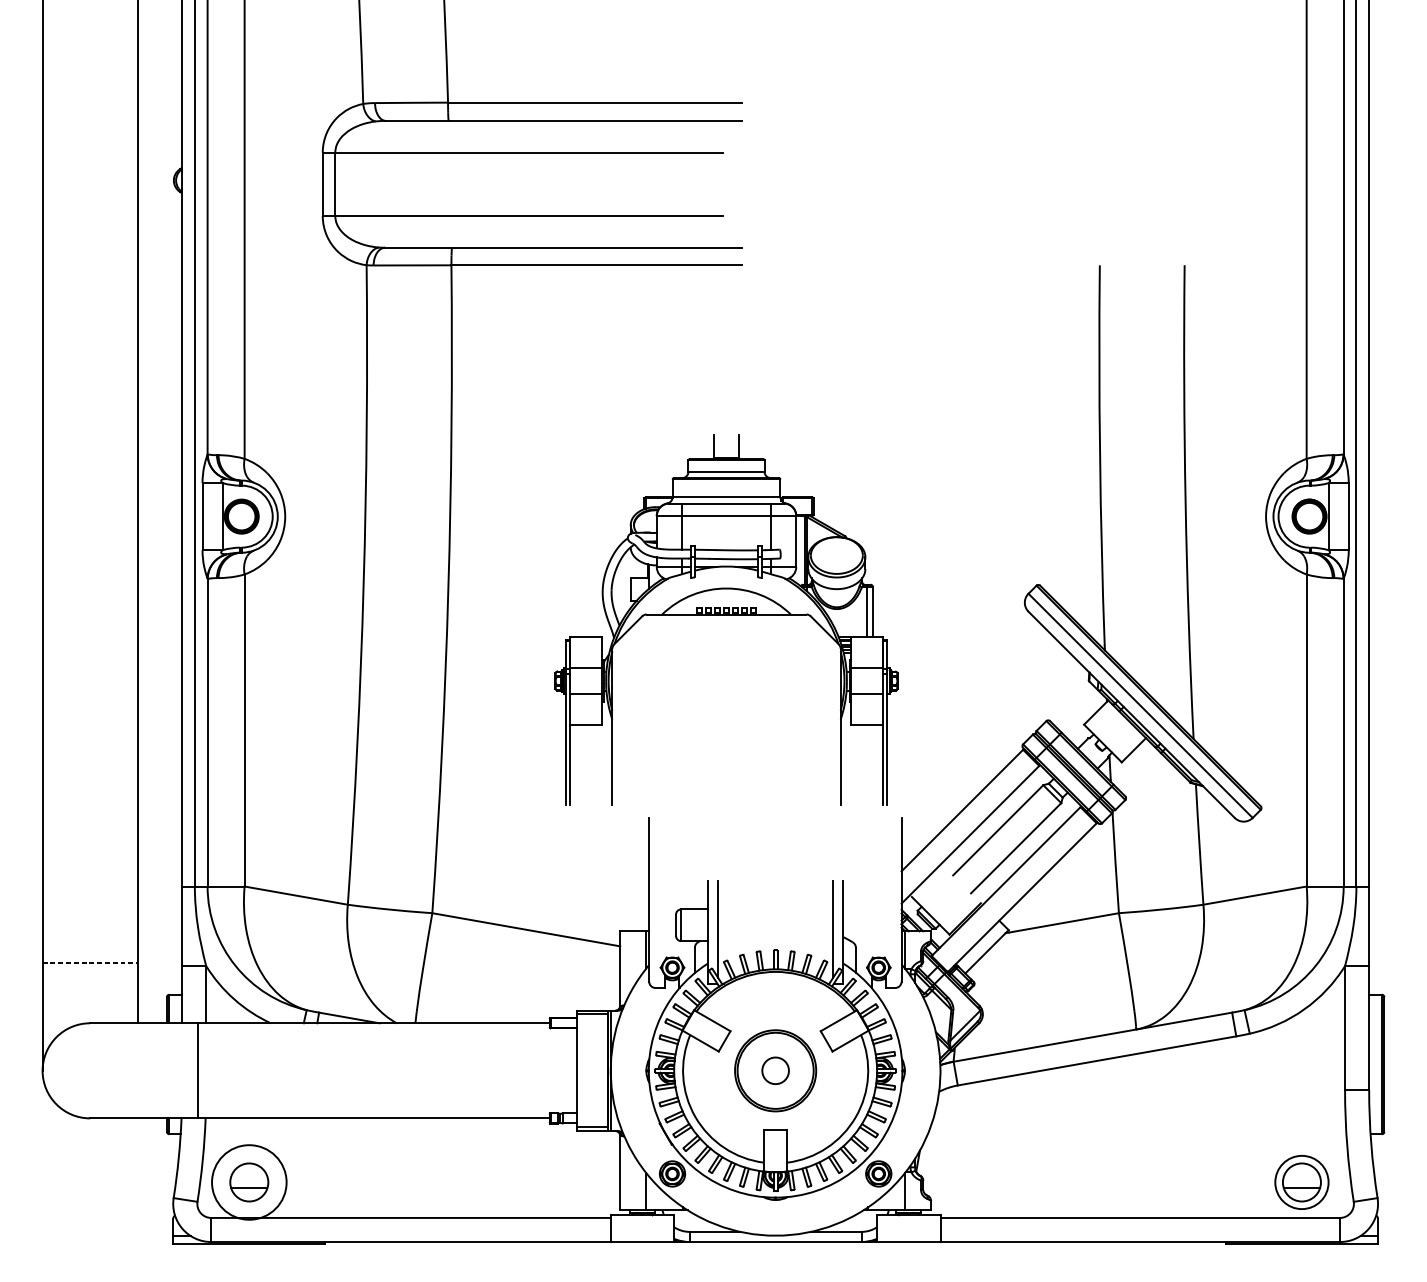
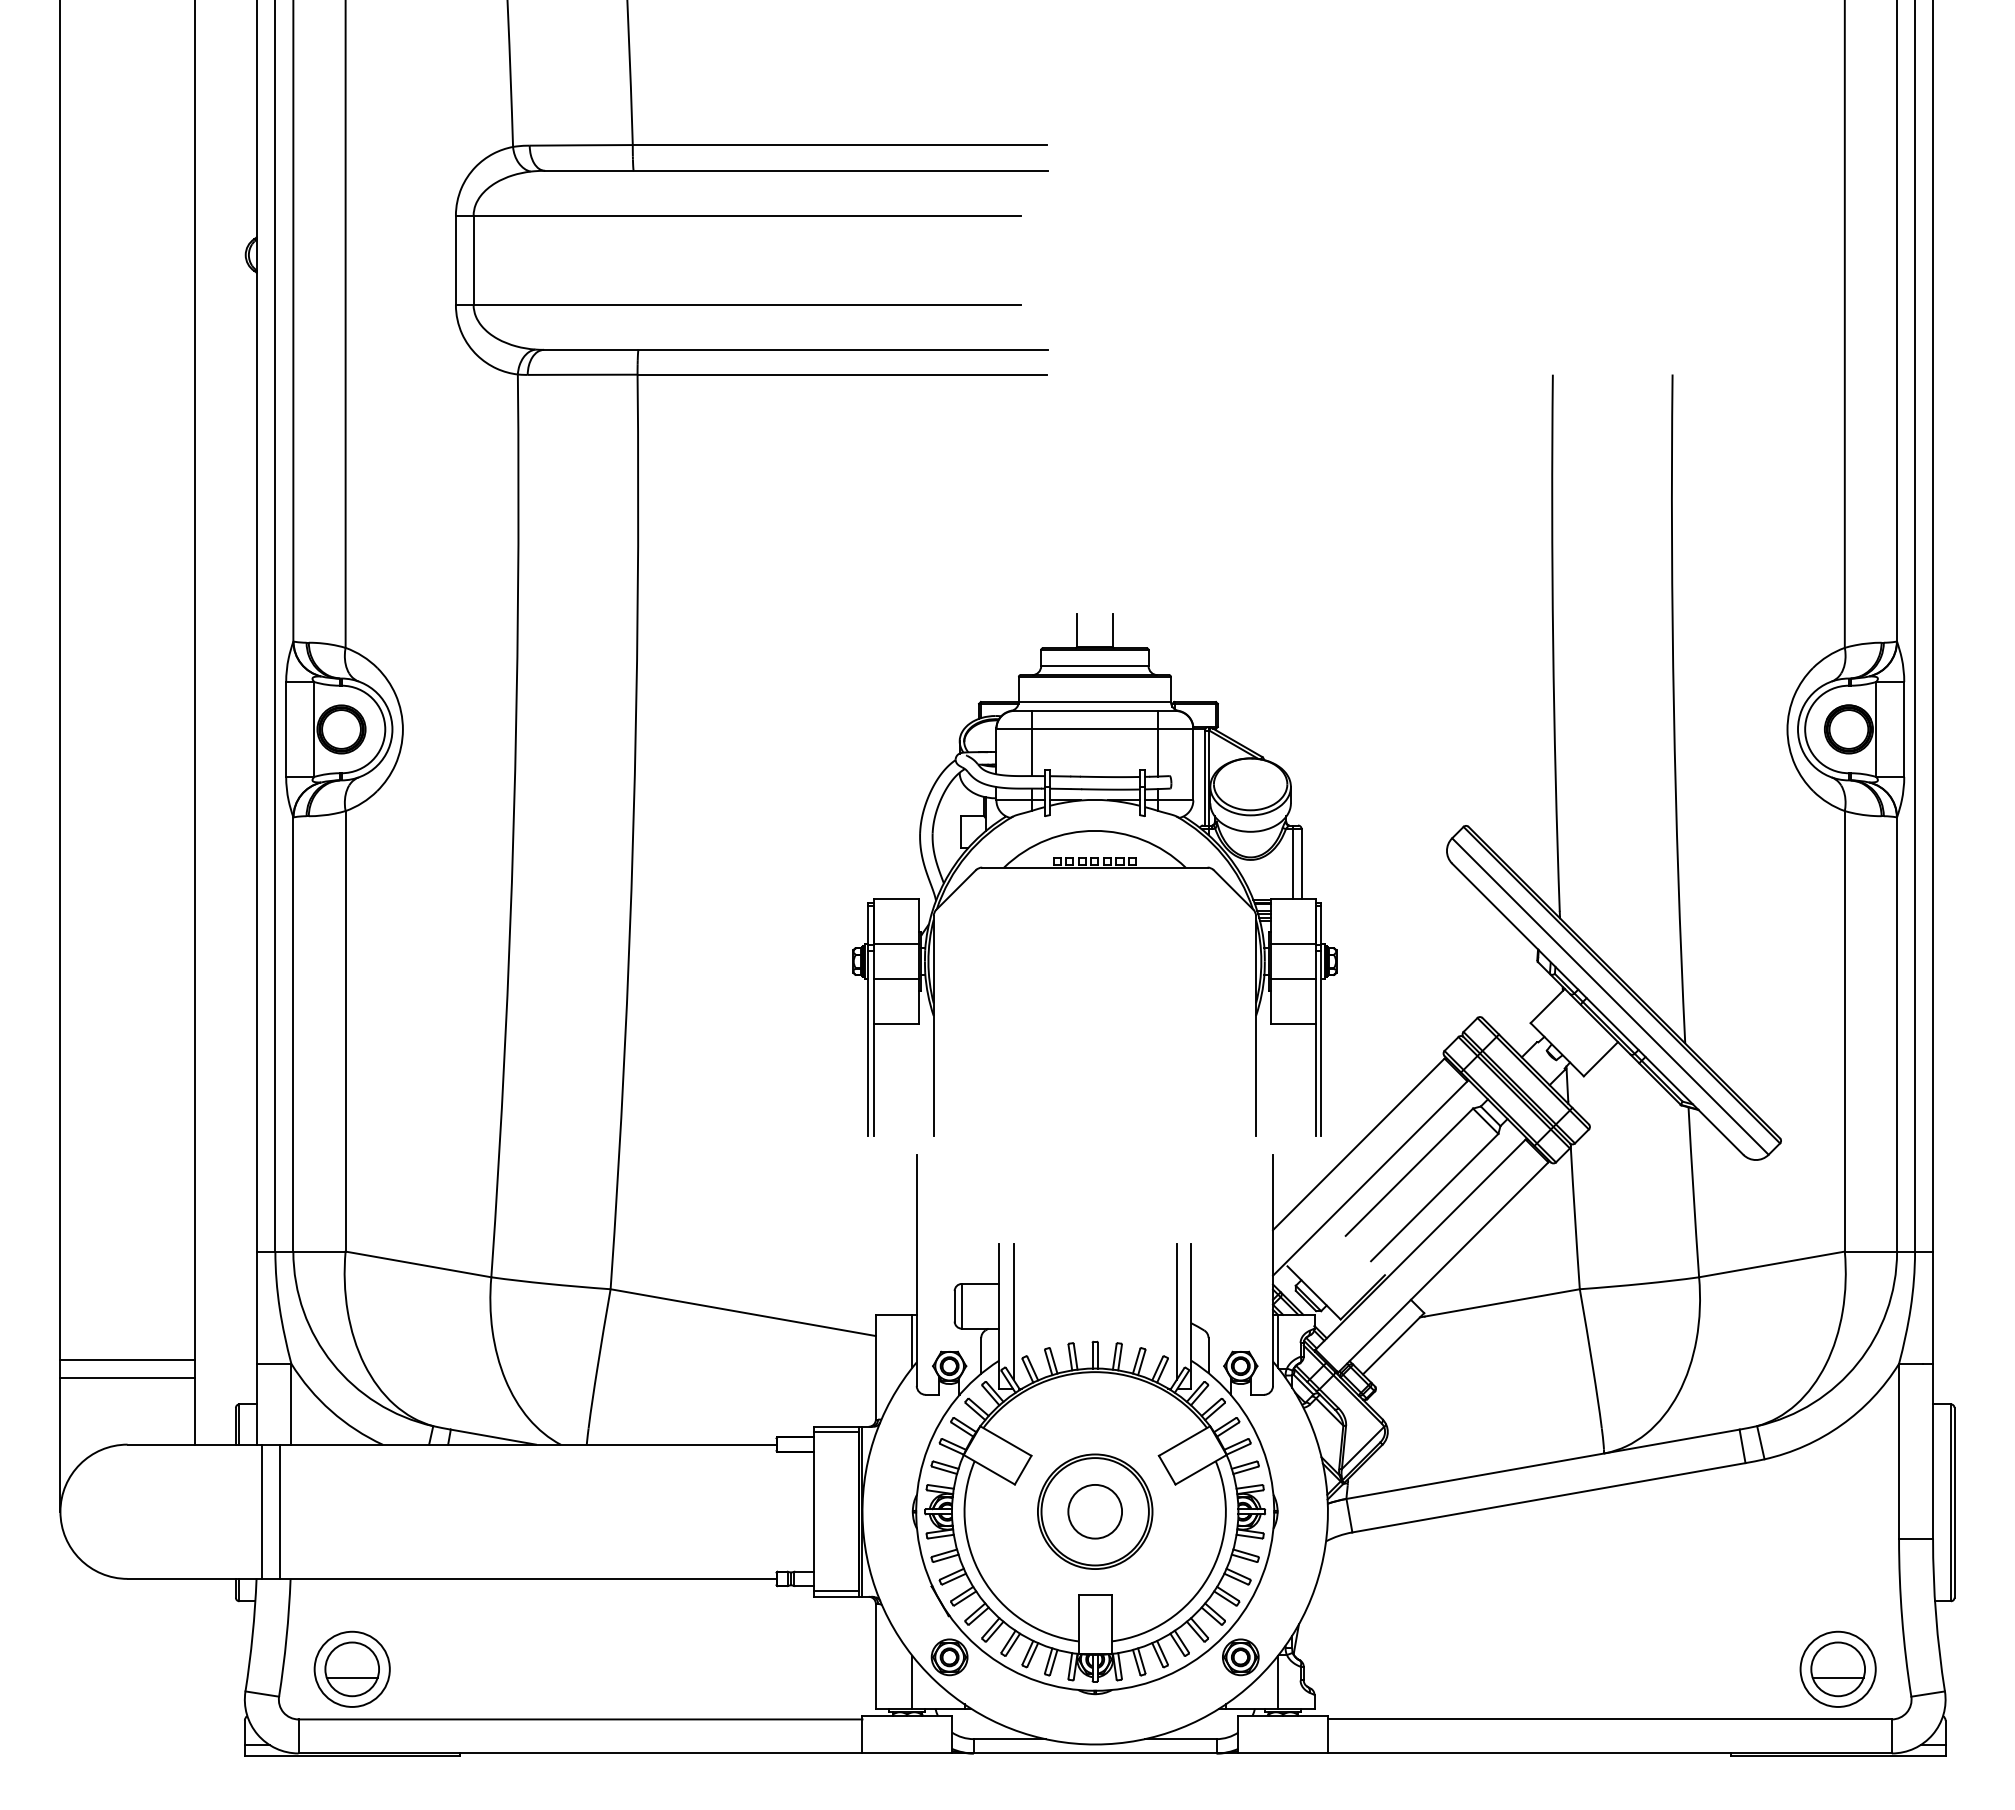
part: (726, 619) -> (1094, 874), moved
line: (90, 962) -> (128, 1359), dashed -> solid
line: (90, 975) -> (127, 1377), added
line: (185, 1070) -> (261, 1511), added
circle: (775, 1070) -> (1095, 1511), size x1.43
circle: (248, 1181) -> (351, 1668), size x0.71

